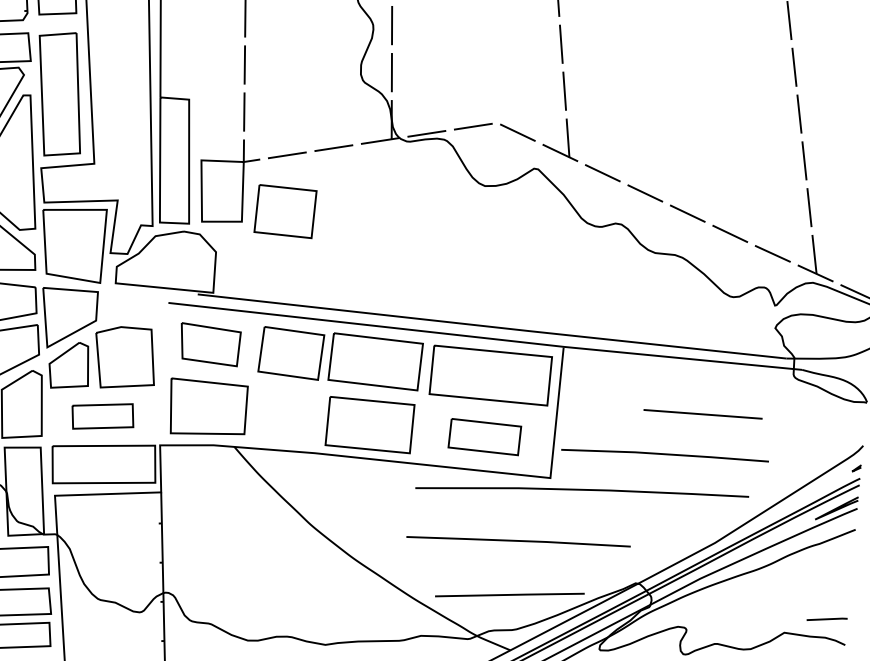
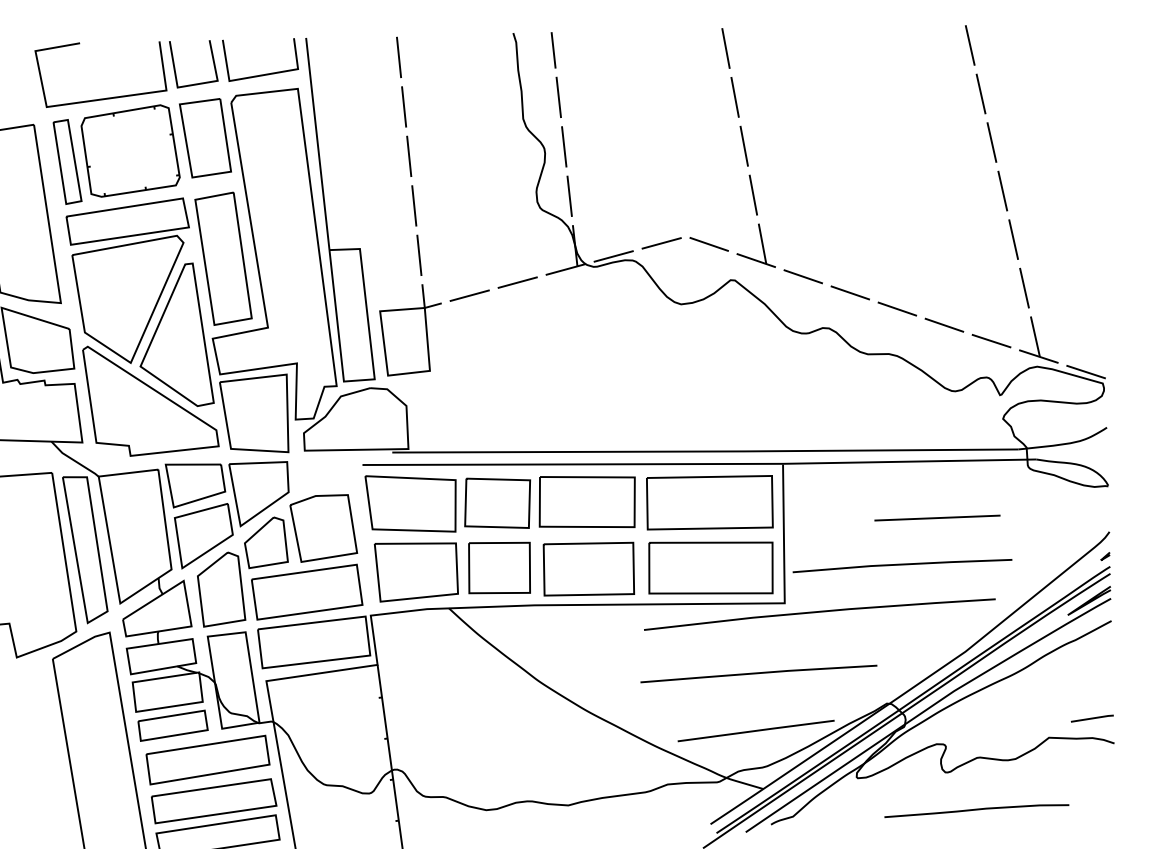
part: (285, 211) -> (499, 567), moved
part: (209, 344) -> (410, 503), size x1.43
part: (103, 415) -> (307, 591), size x1.67
part: (484, 436) -> (710, 567), size x1.67

